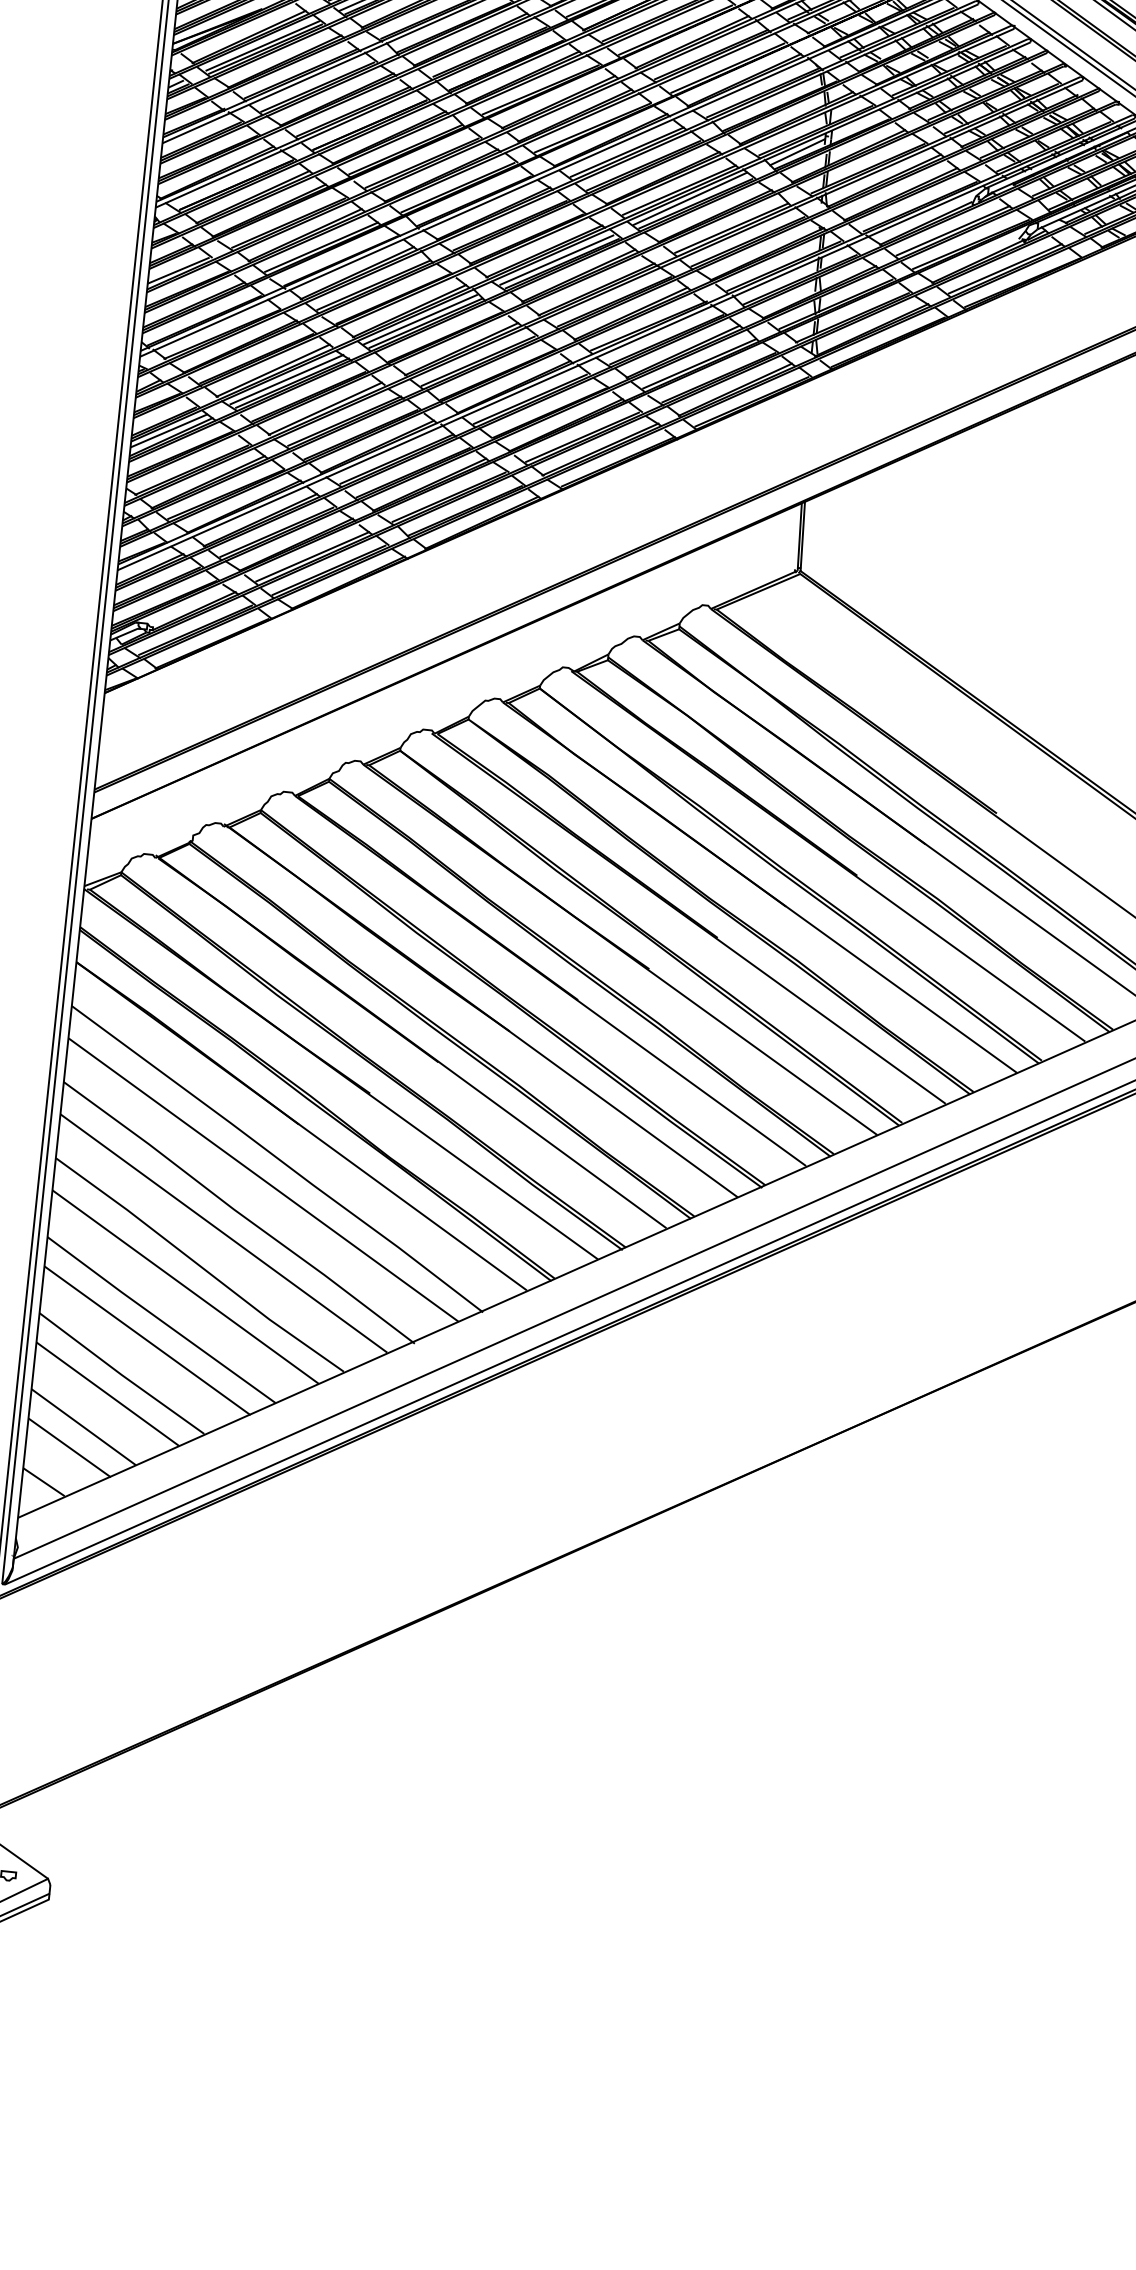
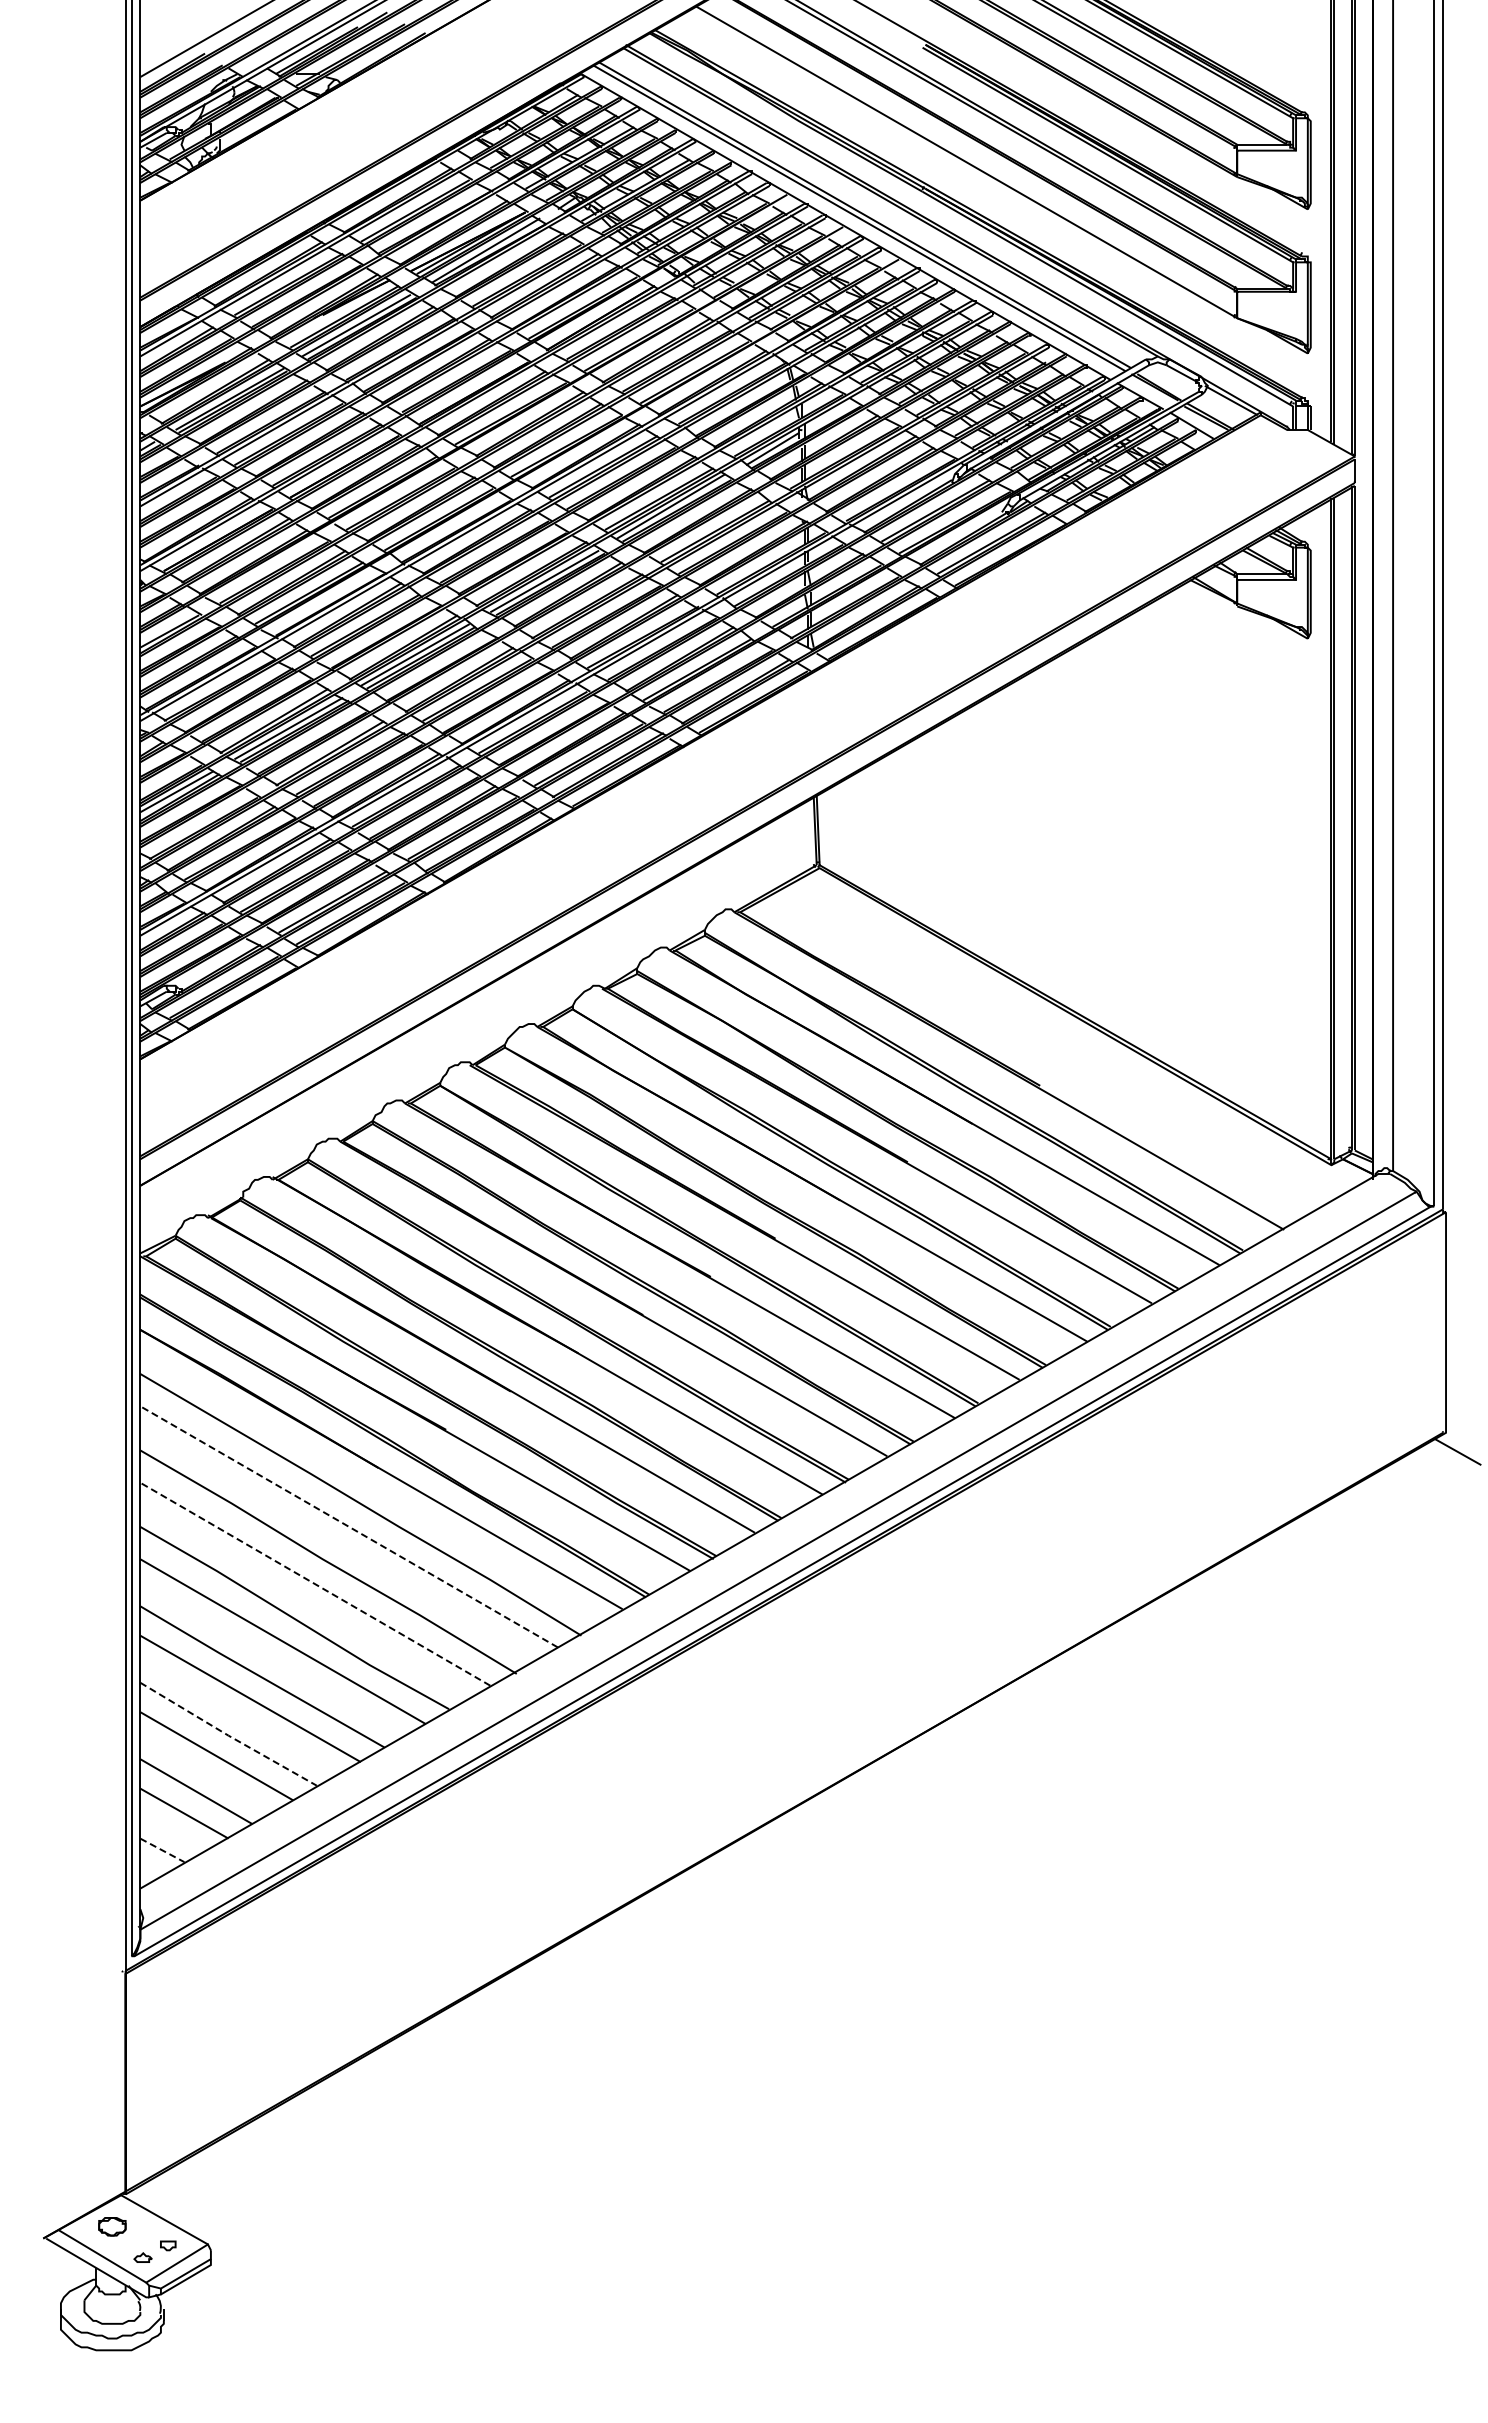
line: (262, 1179) -> (348, 1526), solid -> dashed
line: (223, 1232) -> (314, 1583), solid -> dashed
line: (121, 1374) -> (228, 1735), solid -> dashed
line: (44, 1482) -> (162, 1850), solid -> dashed

